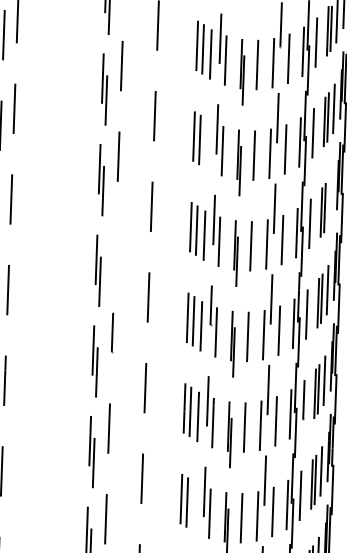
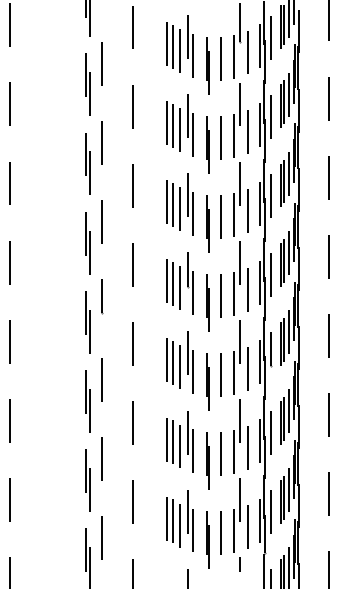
line: (207, 145) -> (179, 130), added
line: (330, 199) -> (288, 173), added
line: (114, 246) -> (101, 221), added
line: (194, 507) -> (179, 446), added

